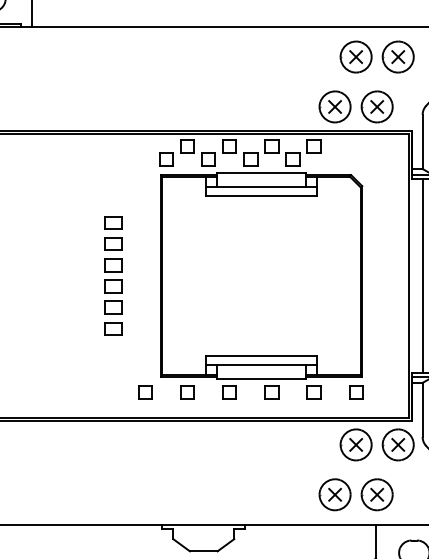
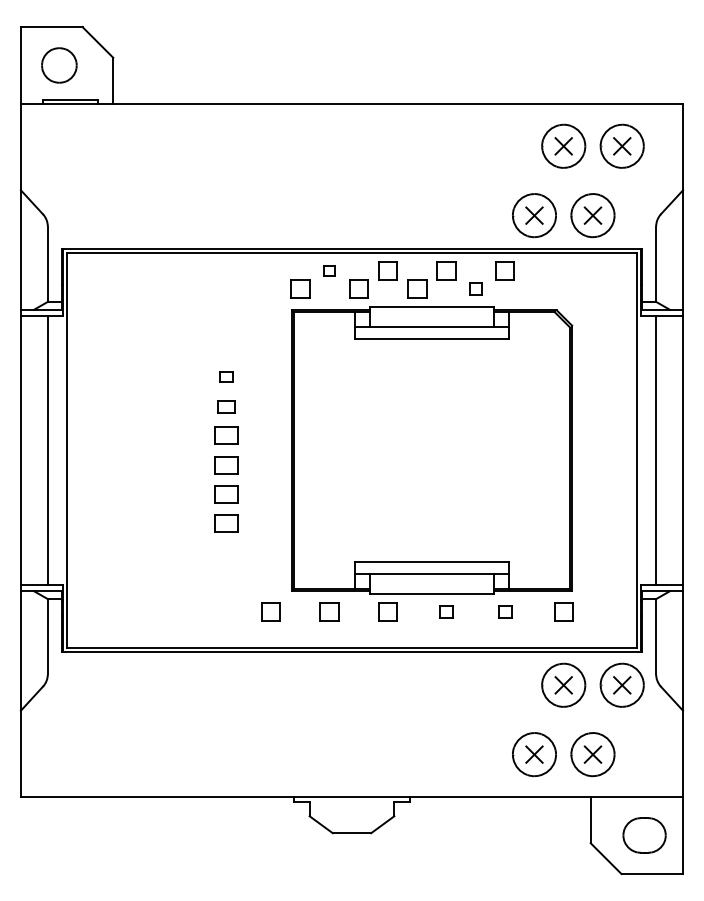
part: (187, 146) -> (329, 270), size x0.6
part: (292, 159) -> (475, 288), size x0.7
part: (113, 223) -> (226, 377), size x0.6
part: (113, 244) -> (226, 406), size x0.7
part: (271, 391) -> (446, 611), size x0.7
part: (313, 391) -> (504, 611), size x0.7

